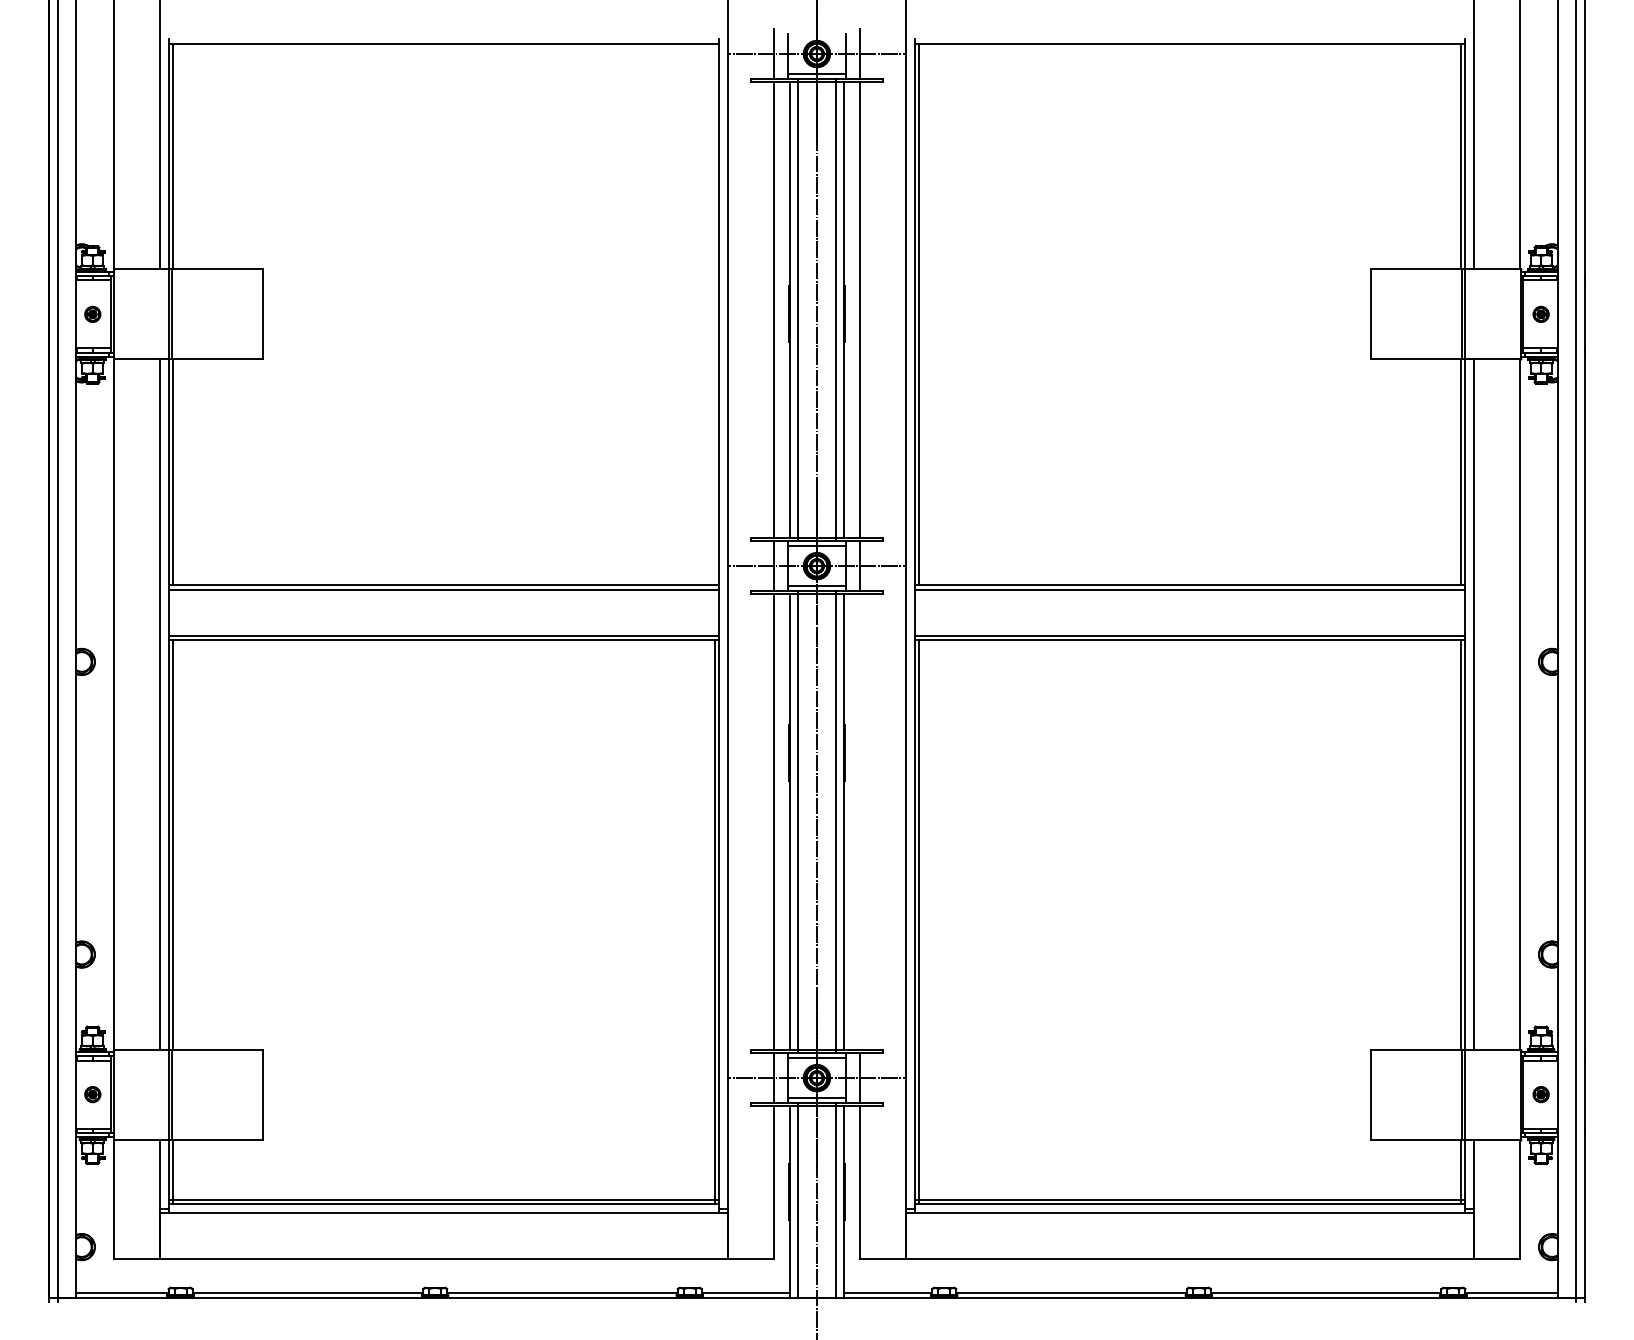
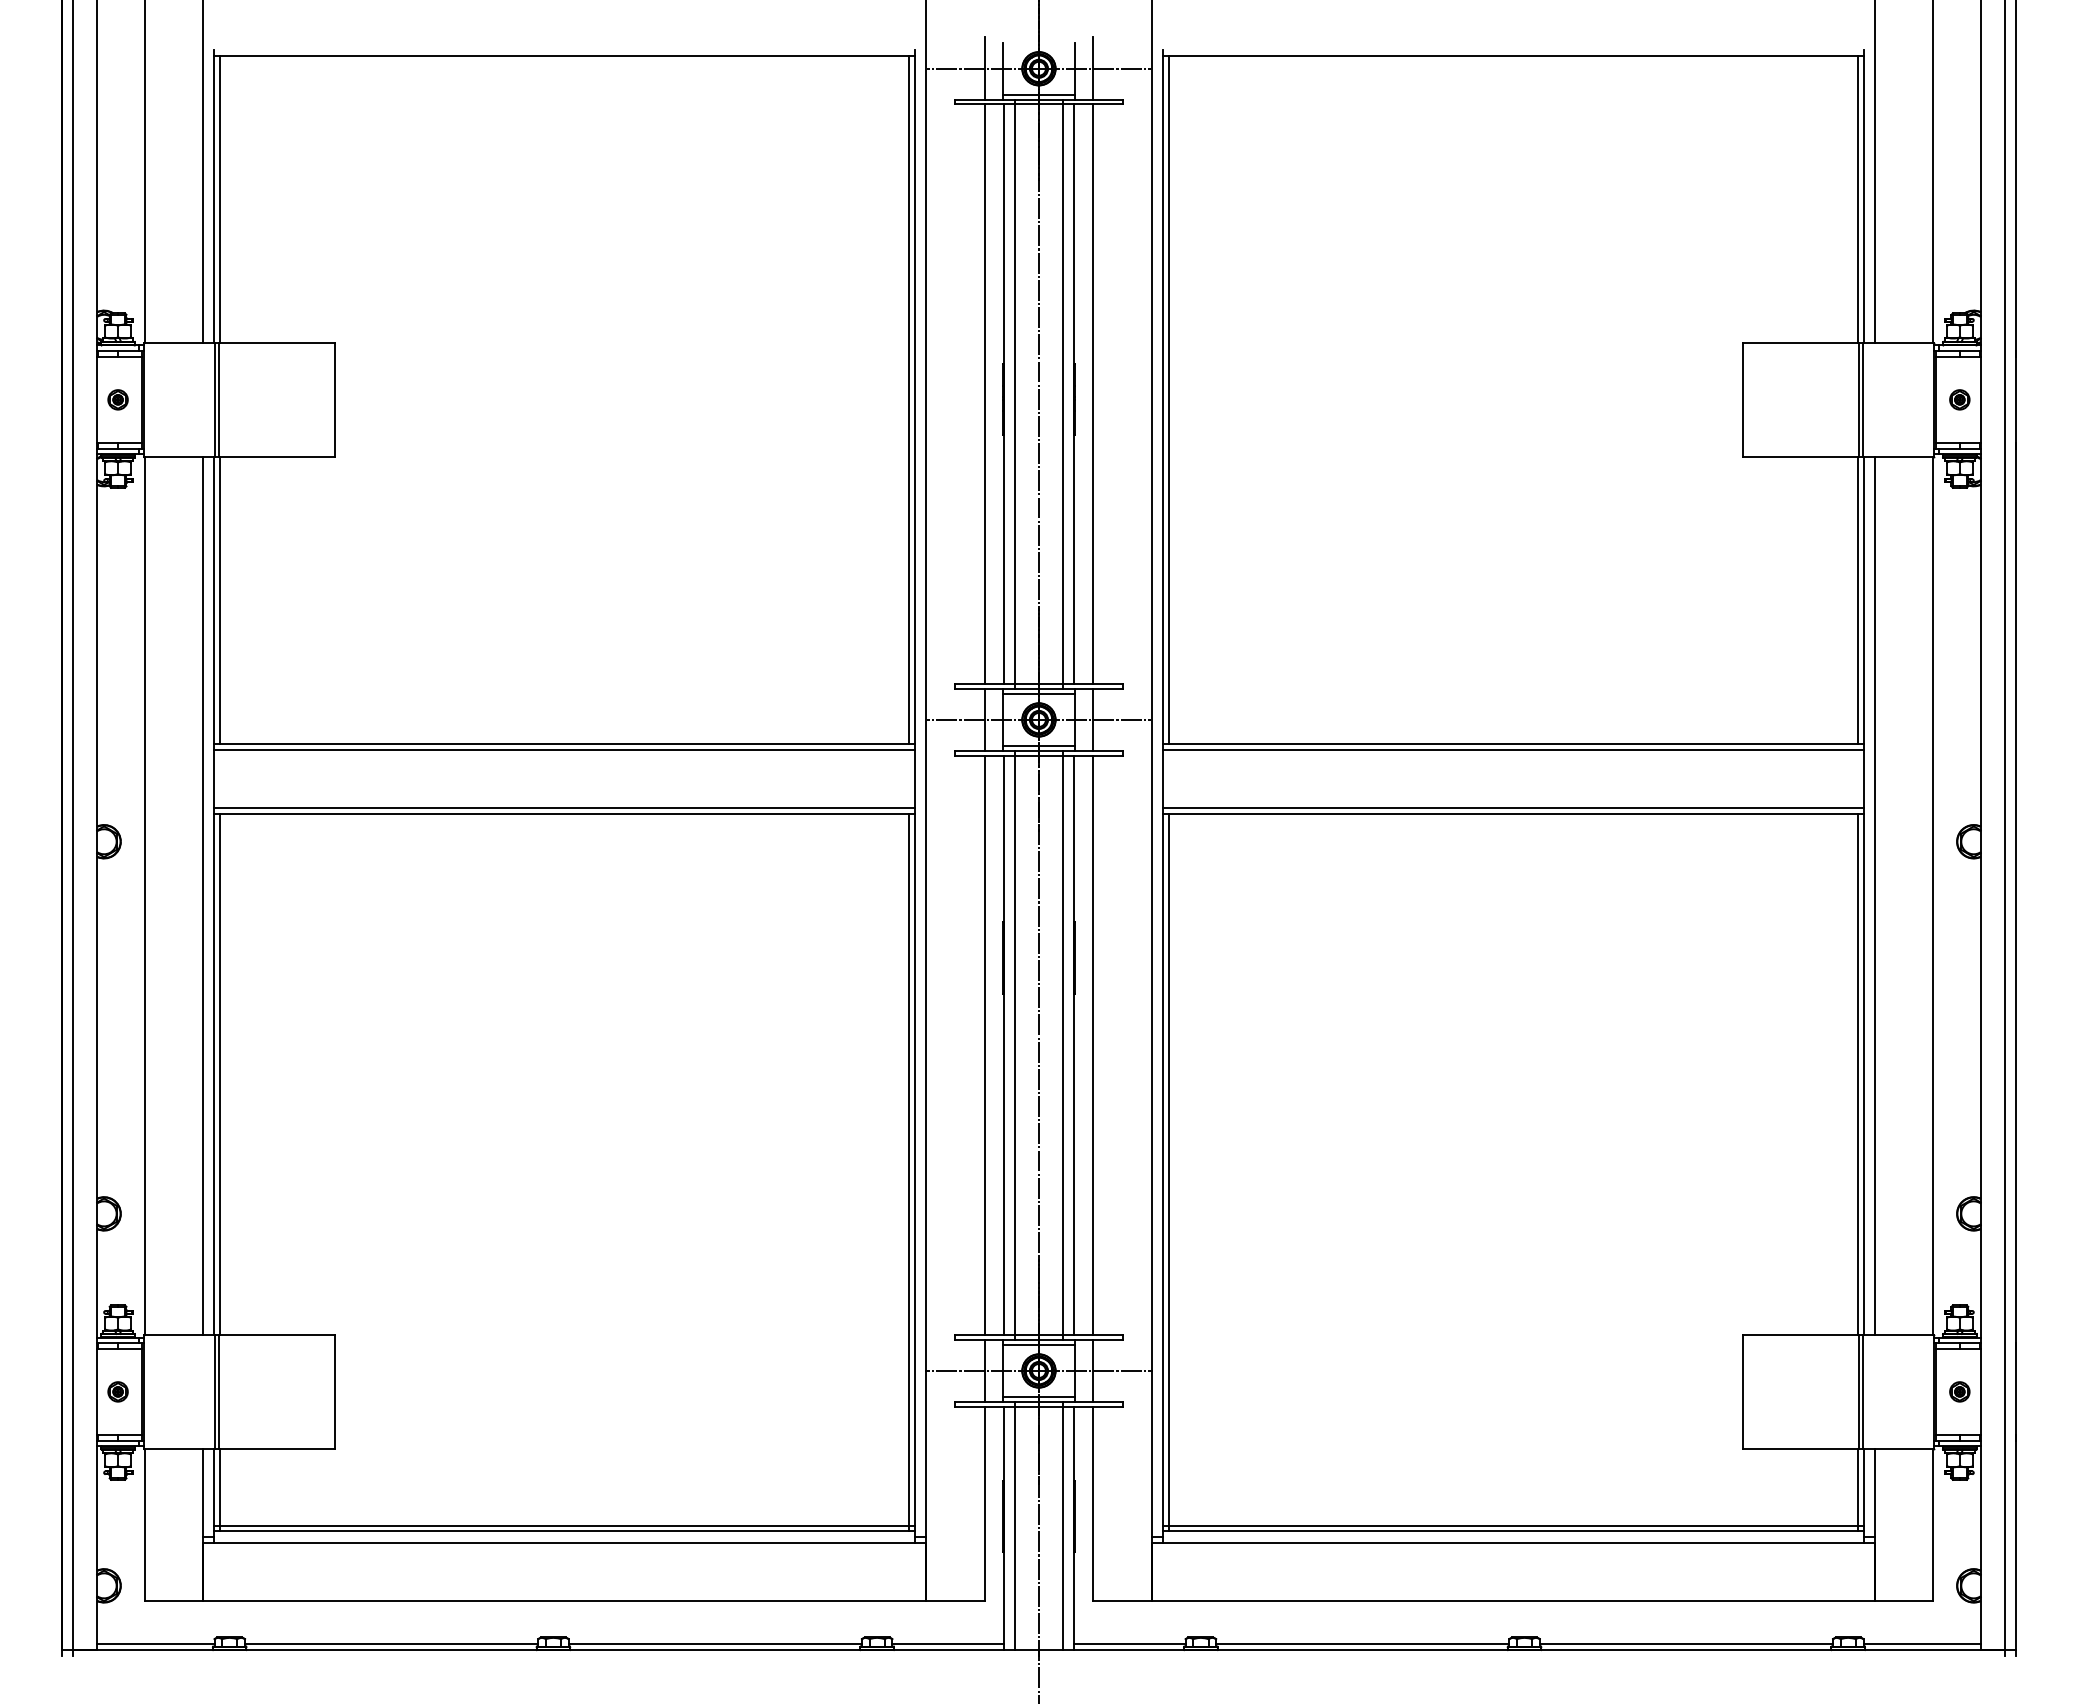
line: (715, 314) -> (909, 399), added
line: (859, 822) -> (1093, 1045), added

